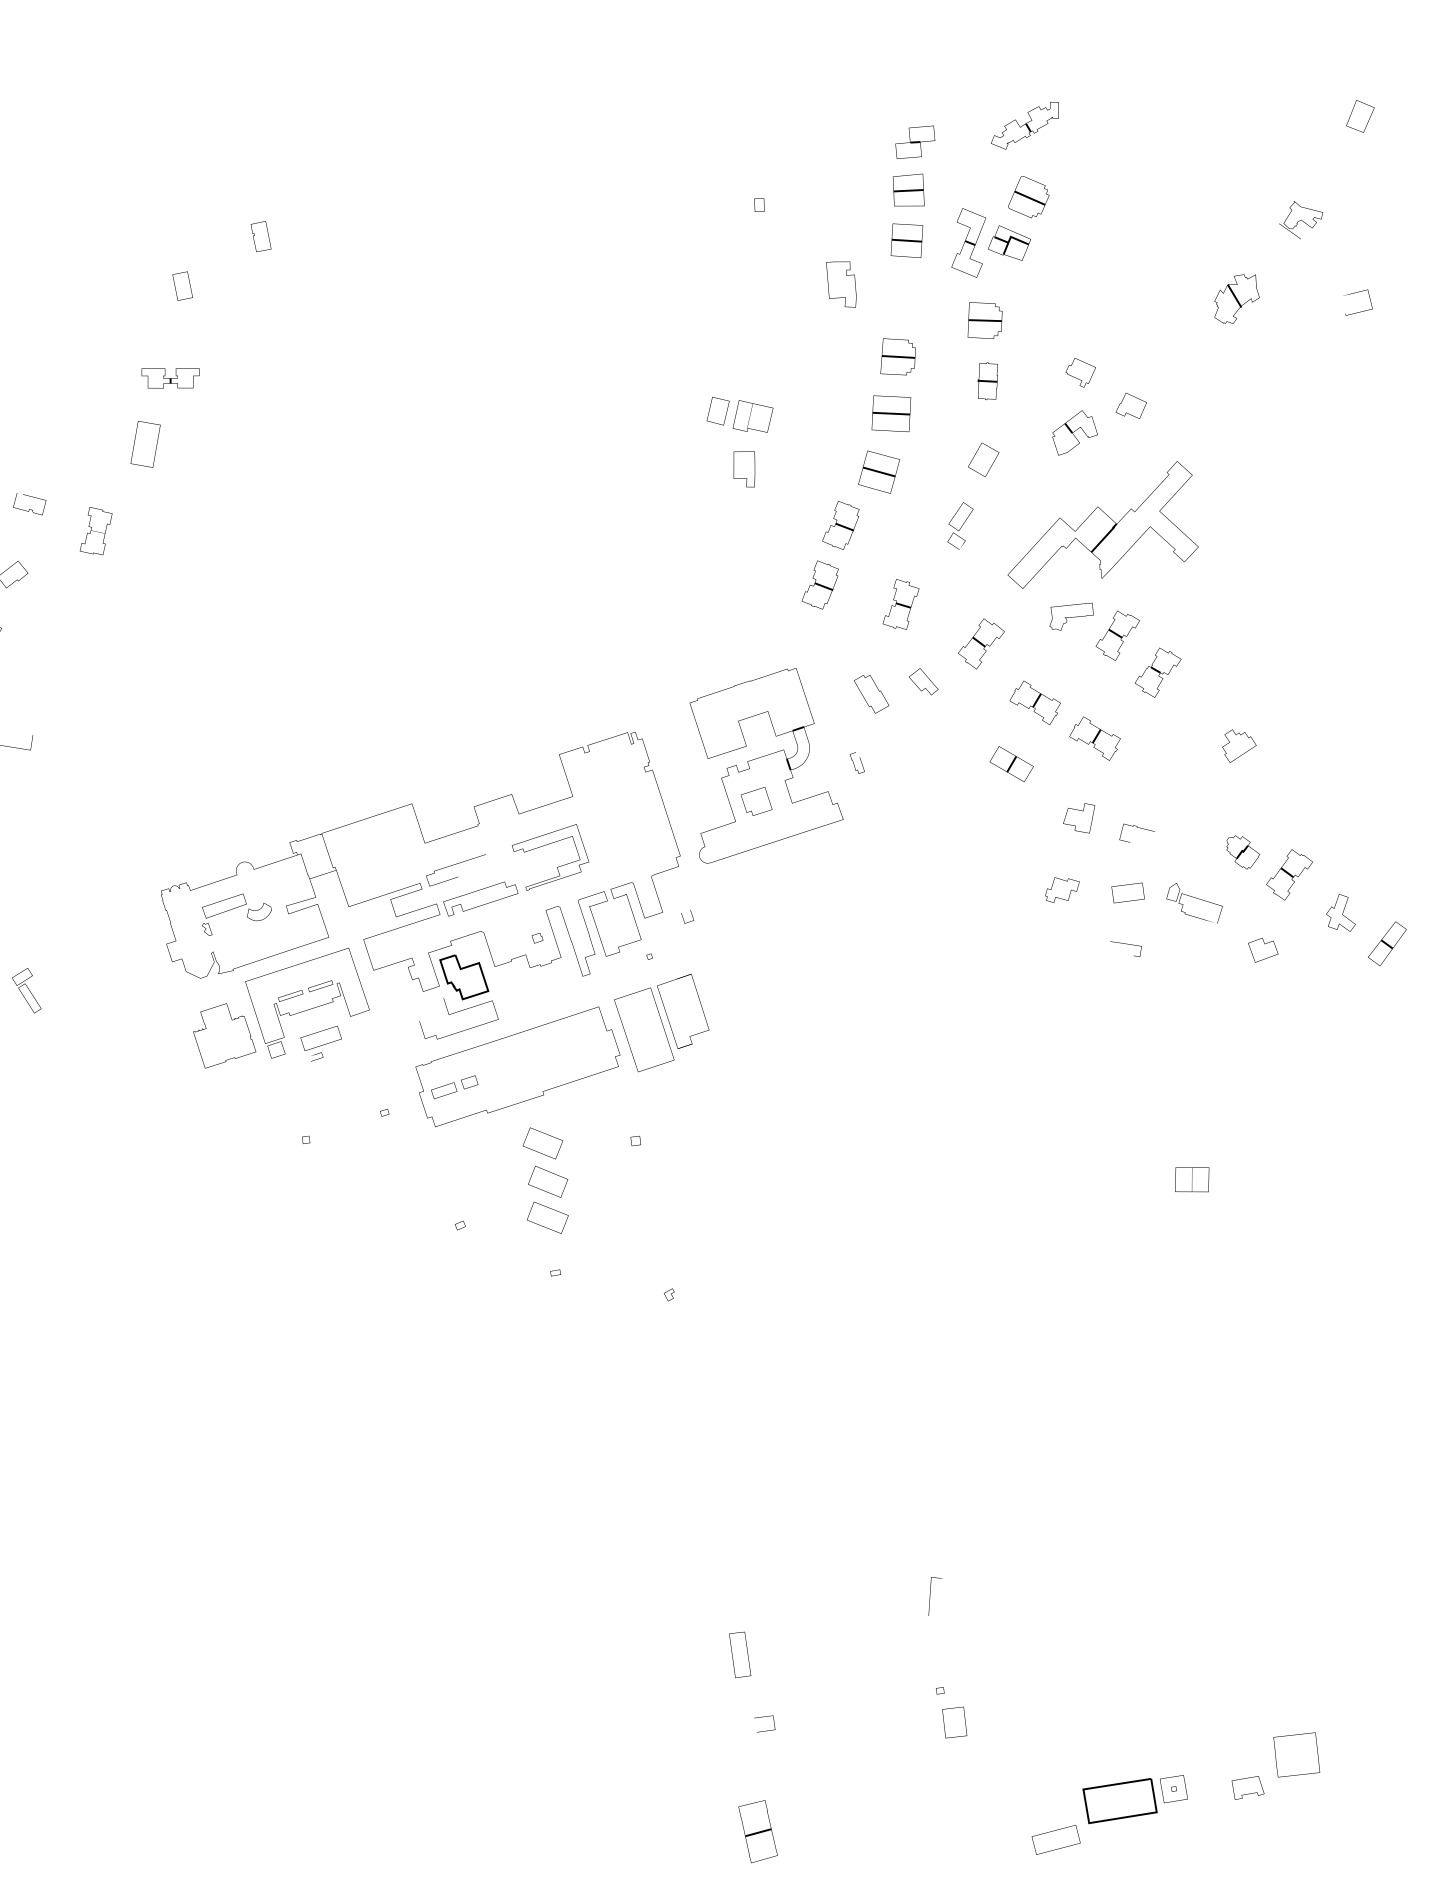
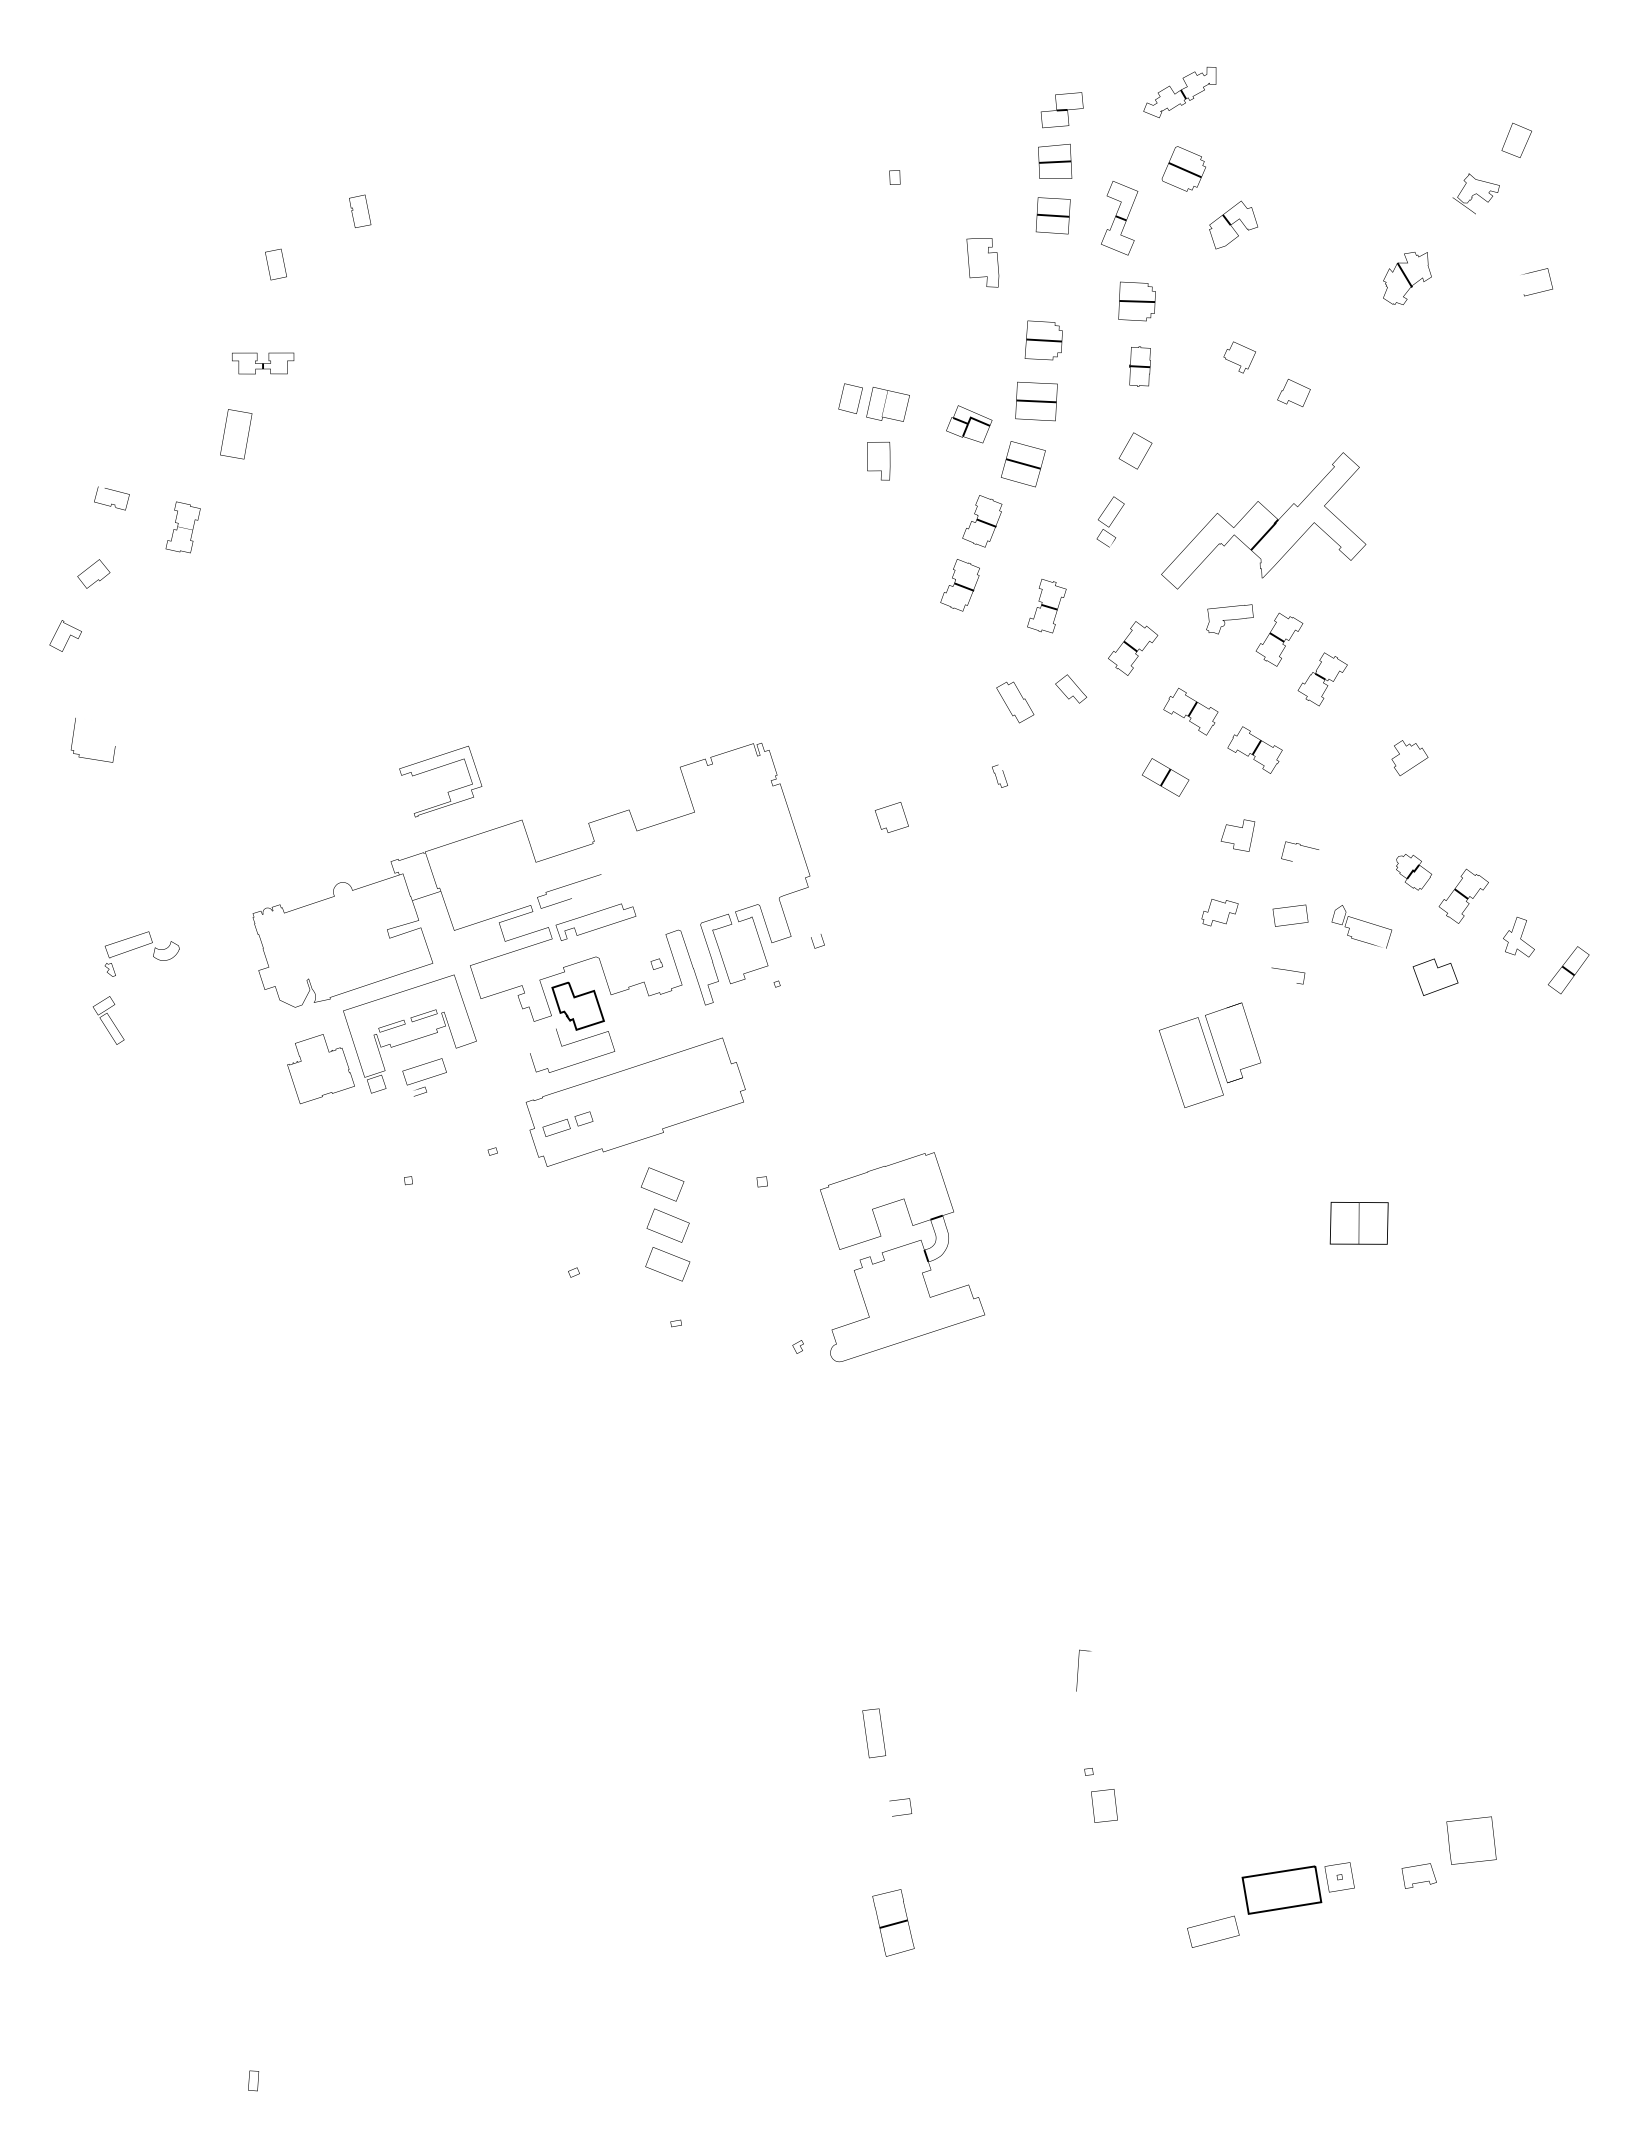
part: (1360, 115) -> (1516, 139), moved
part: (1009, 243) -> (969, 424), moved
part: (1074, 432) -> (1233, 224), moved
part: (766, 766) -> (902, 1257), moved
part: (557, 866) -> (448, 791), moved
part: (235, 908) -> (140, 947), moved
part: (1263, 949) -> (1435, 976), size x1.4
part: (662, 1022) -> (1210, 1054), moved
part: (1192, 1179) -> (1359, 1223), size x1.6

